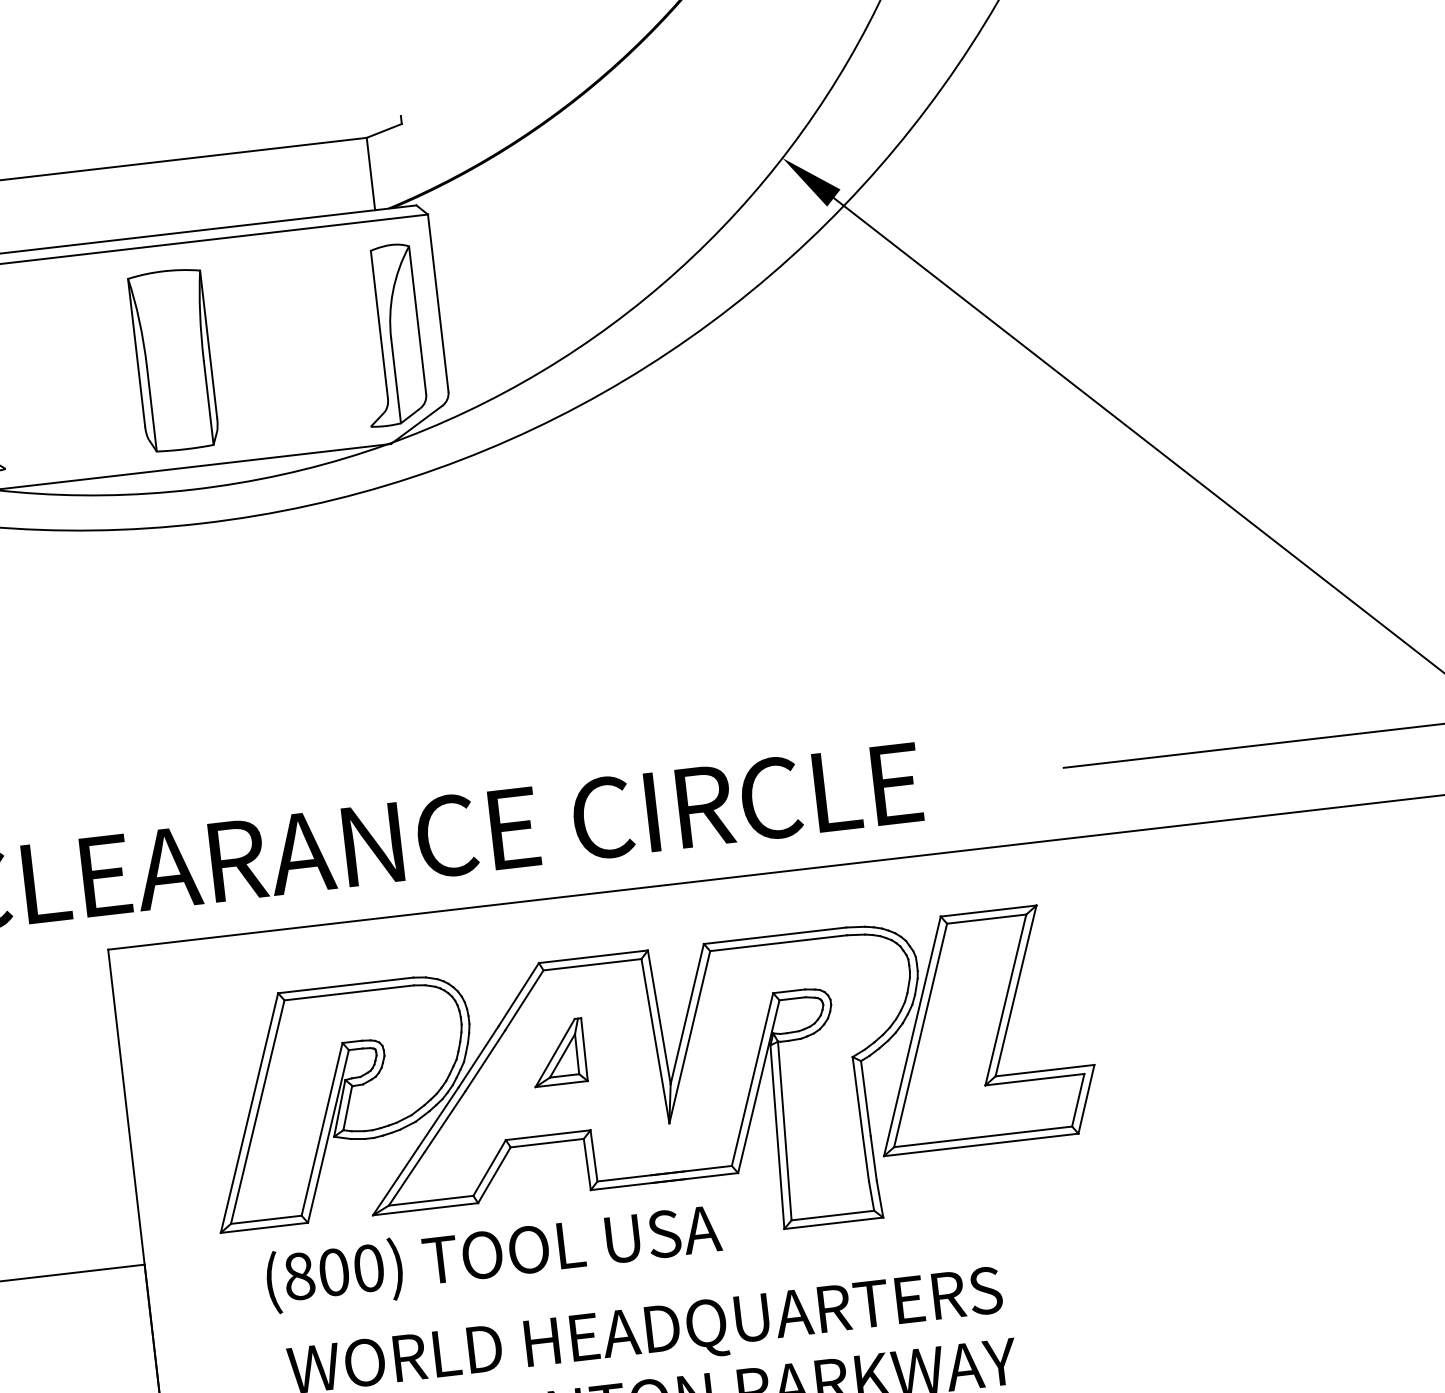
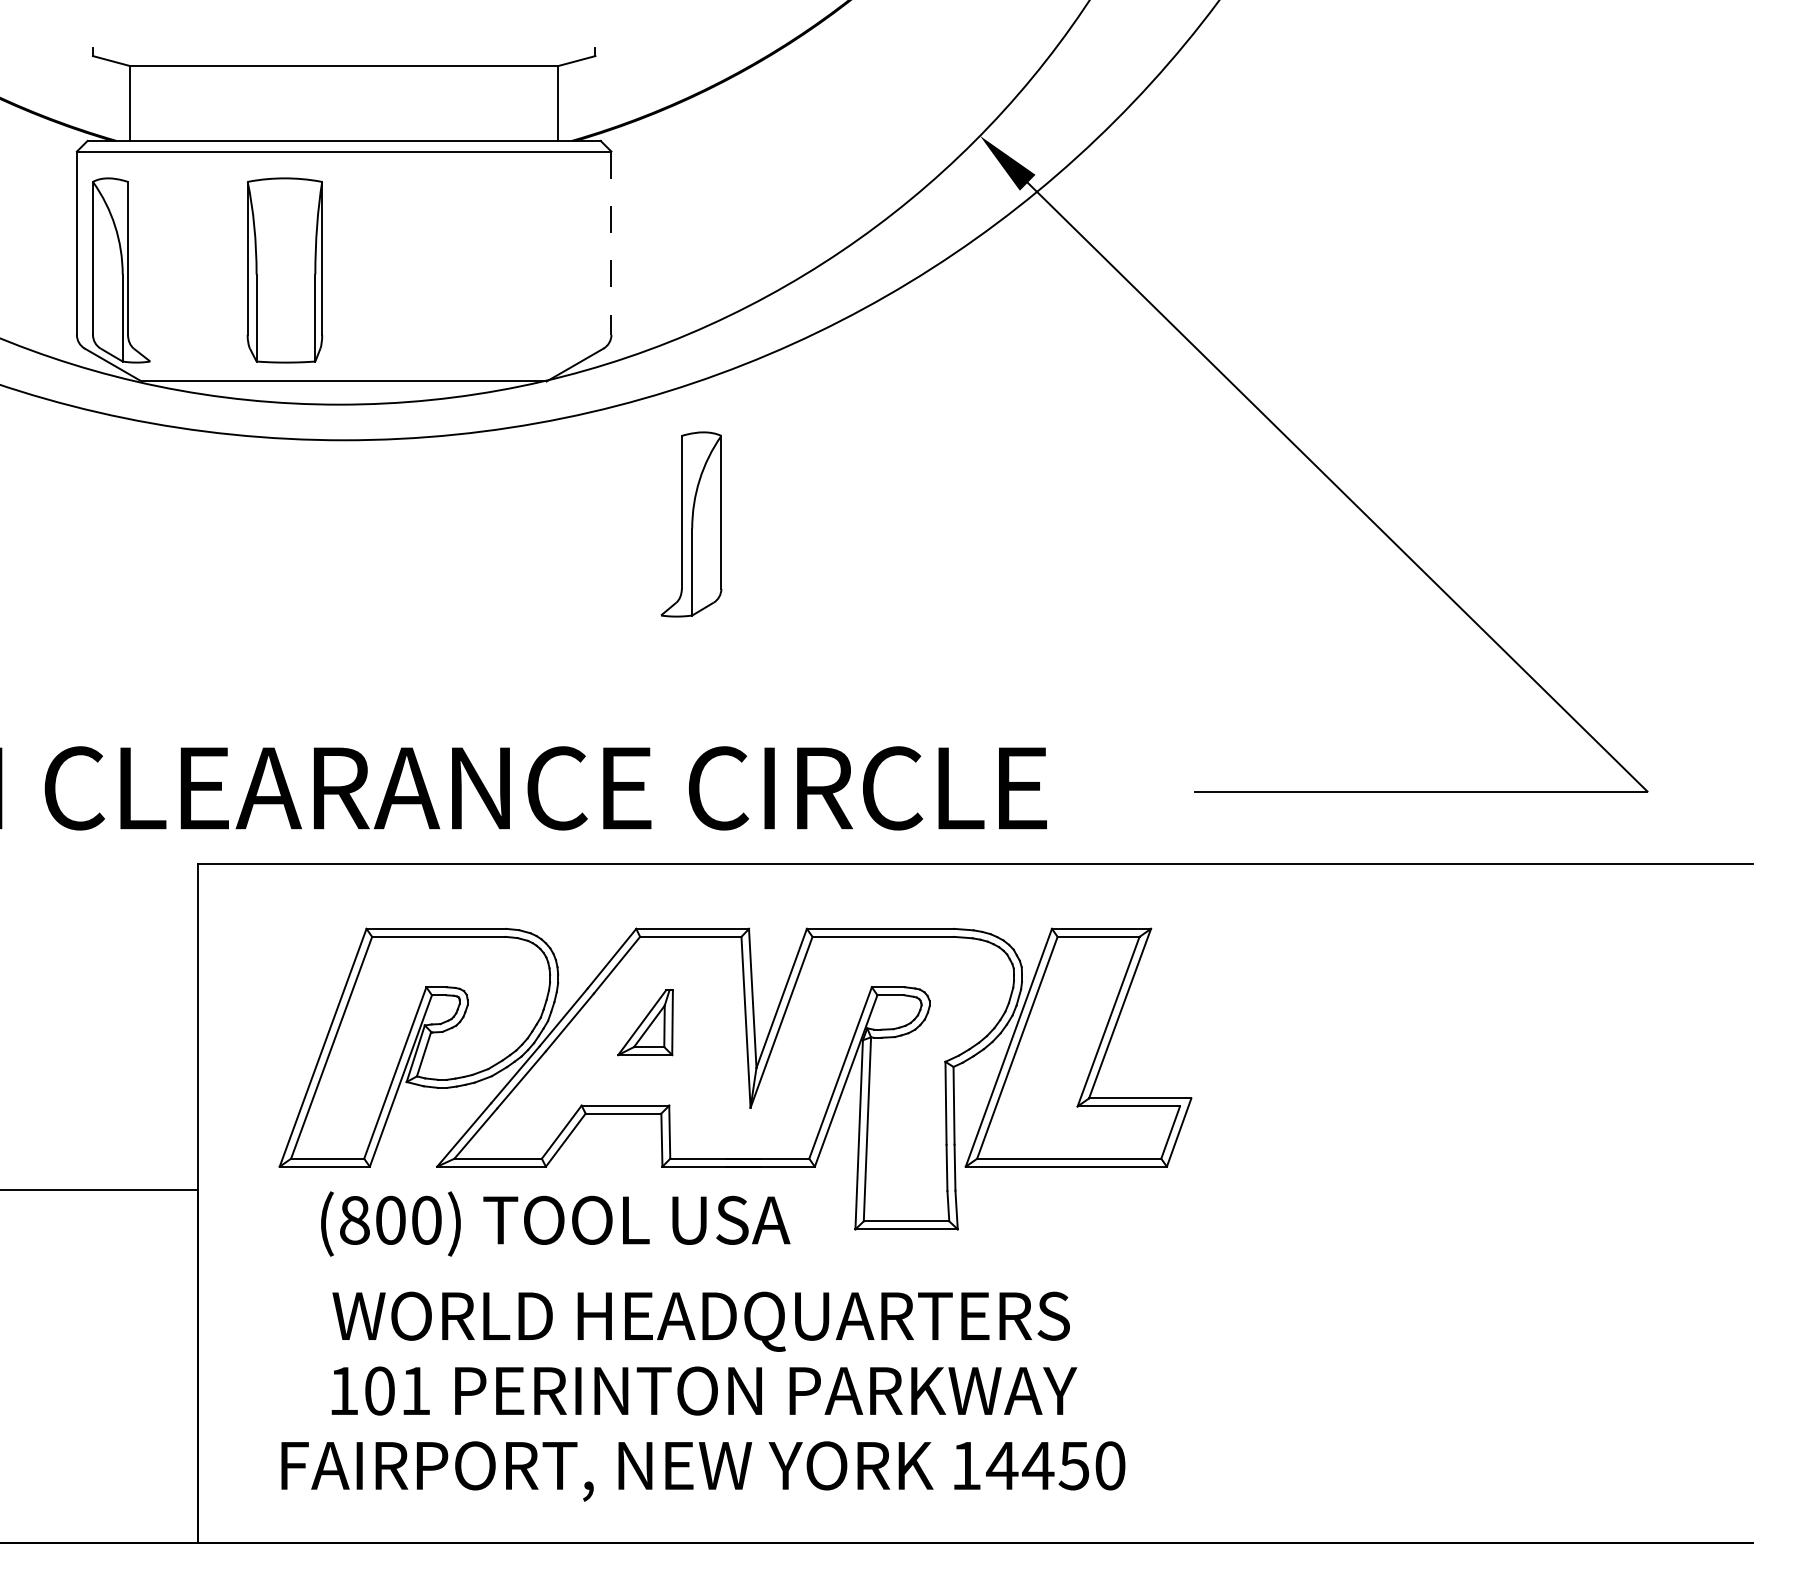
line: (438, 303) -> (611, 243), solid -> dashed
part: (390, 335) -> (691, 524), moved
part: (173, 360) -> (284, 270), moved

